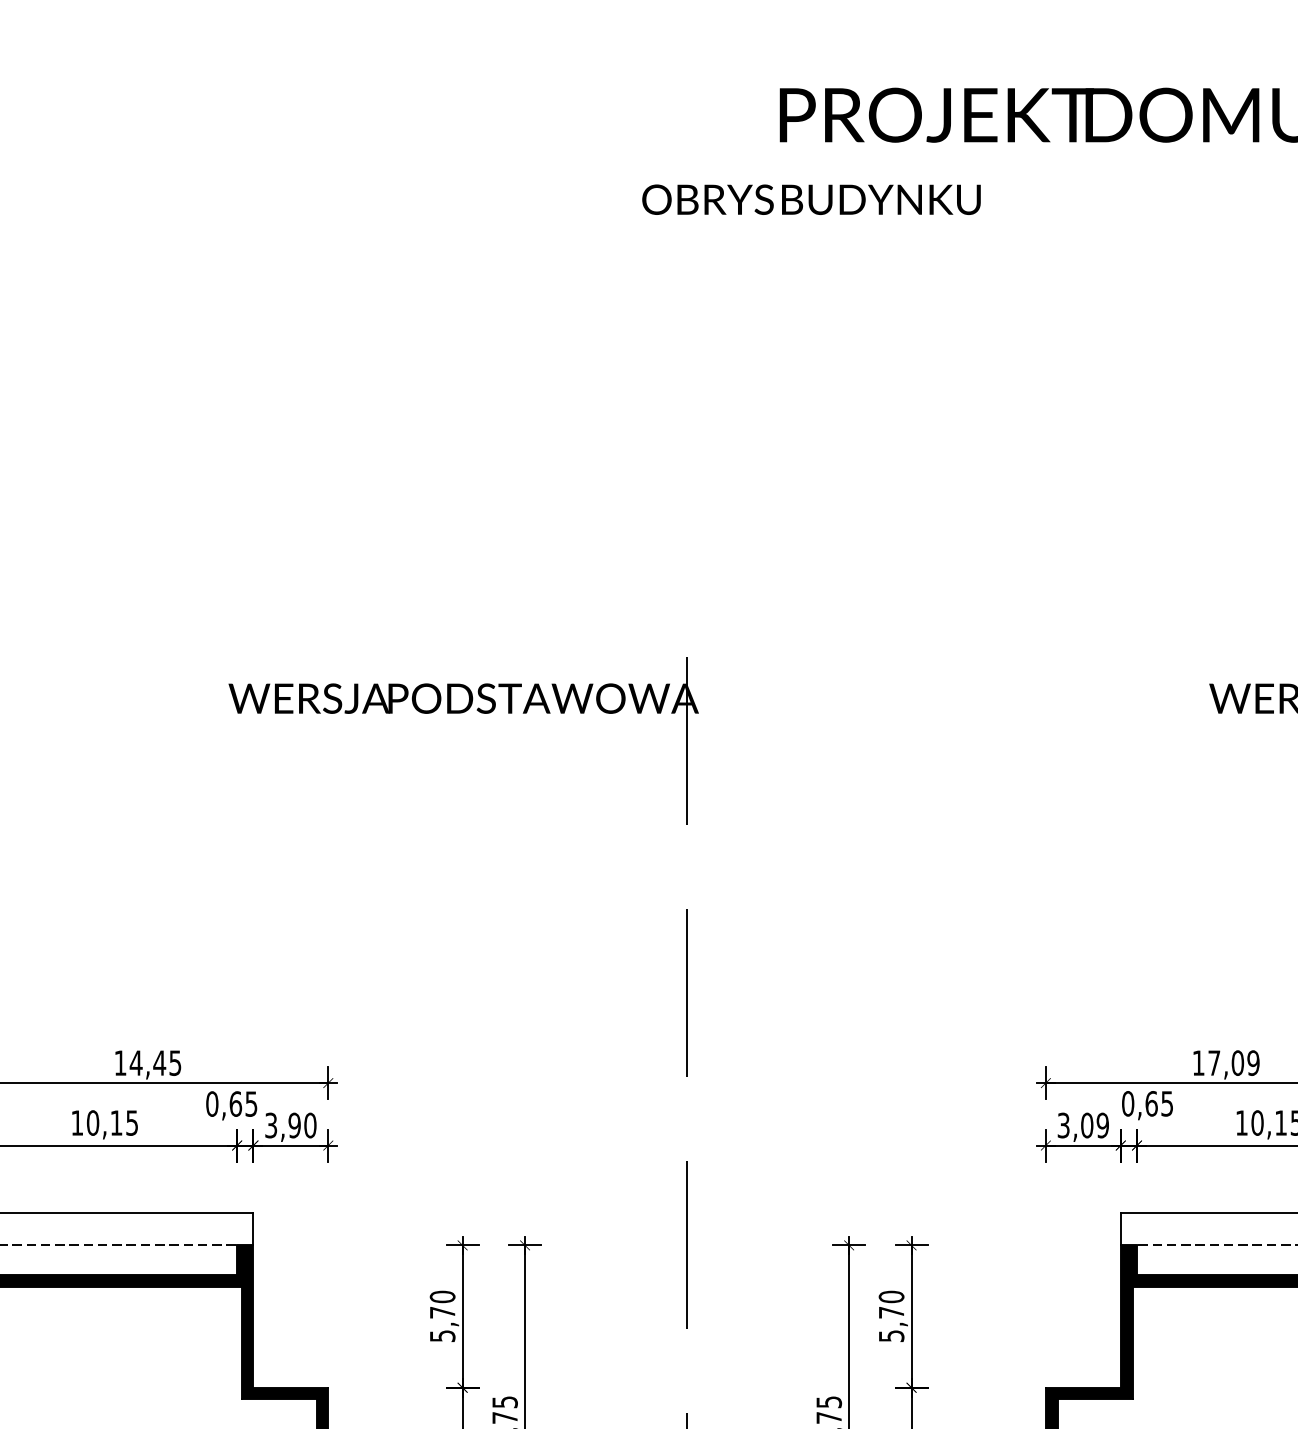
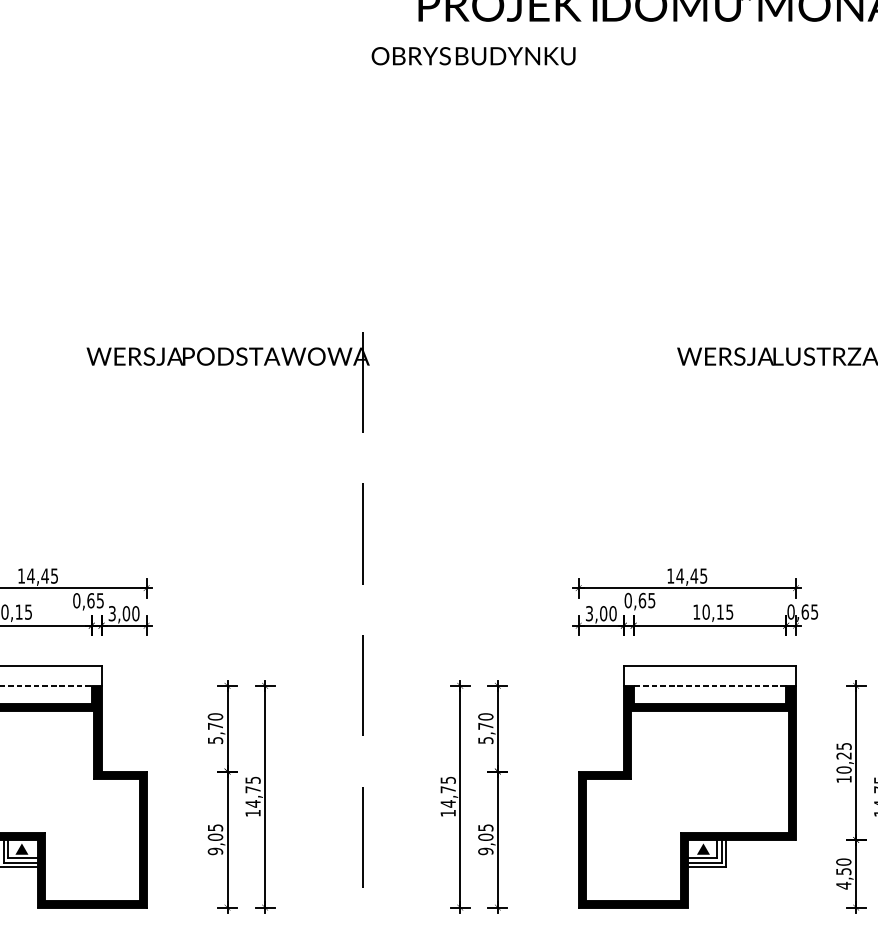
text: (811, 200) -> (473, 56), moved
text: (1233, 1062) -> (691, 575), 17,09 -> 14,45
text: (293, 1125) -> (125, 613), 3,90 -> 3,00
text: (1101, 1125) -> (612, 613), 3,09 -> 3,00

